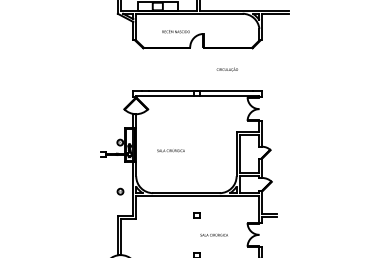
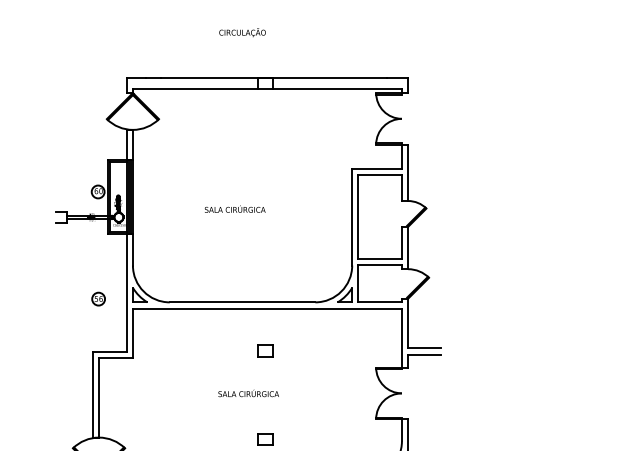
text: (226, 69) -> (240, 32), moved
text: (170, 150) -> (233, 209), moved
text: (213, 234) -> (247, 392), moved

